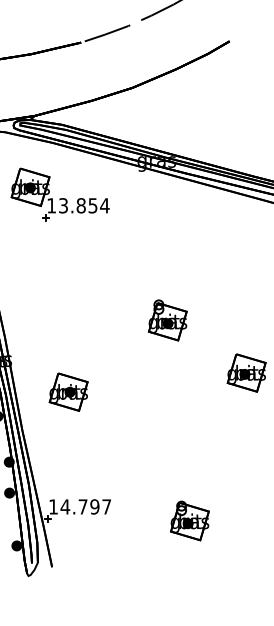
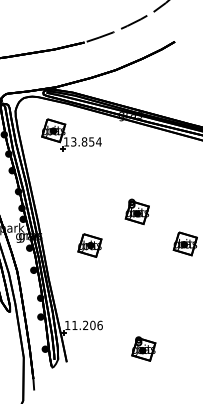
part: (68, 392) -> (89, 245), moved
text: (84, 506) -> (86, 325), 14.797 -> 11.206
part: (189, 520) -> (143, 348), moved

